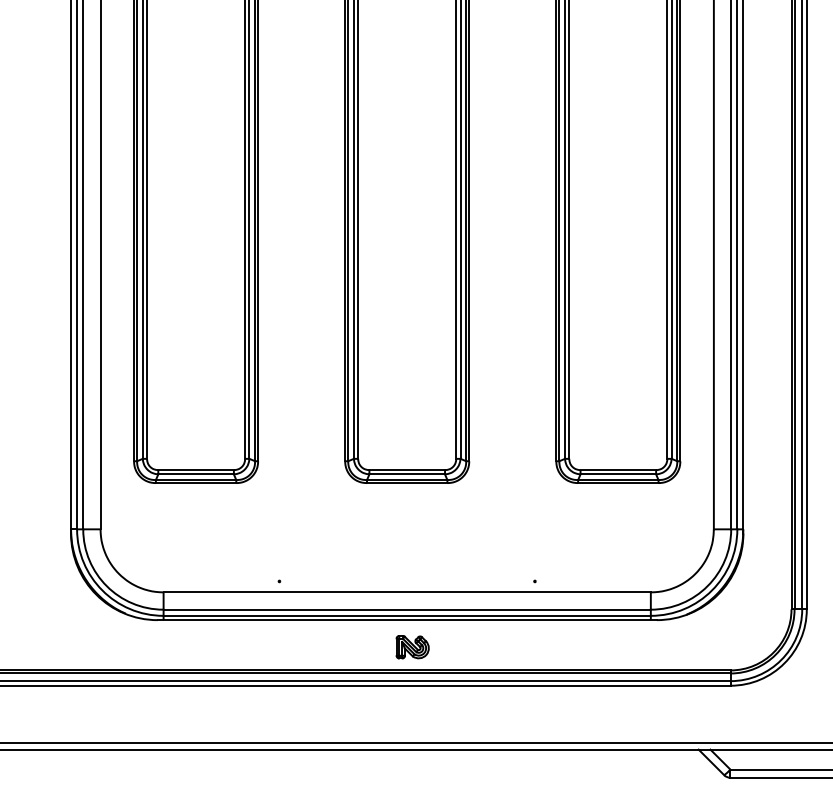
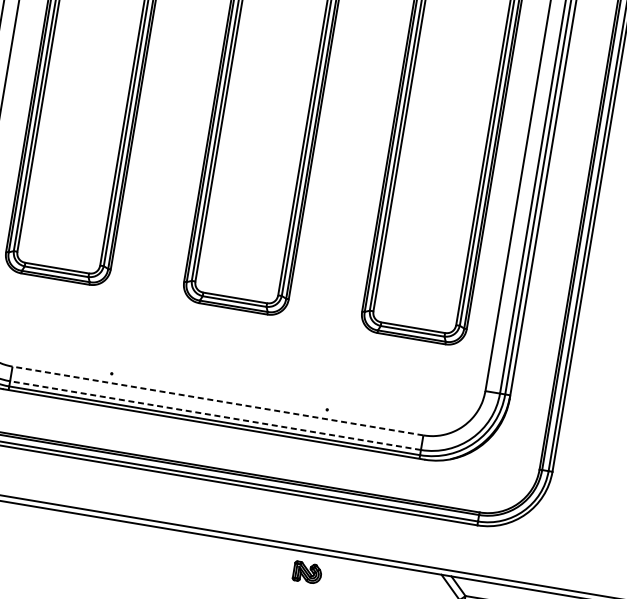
line: (407, 592) -> (218, 401), solid -> dashed
line: (407, 609) -> (215, 415), solid -> dashed
part: (412, 647) -> (307, 572), moved

